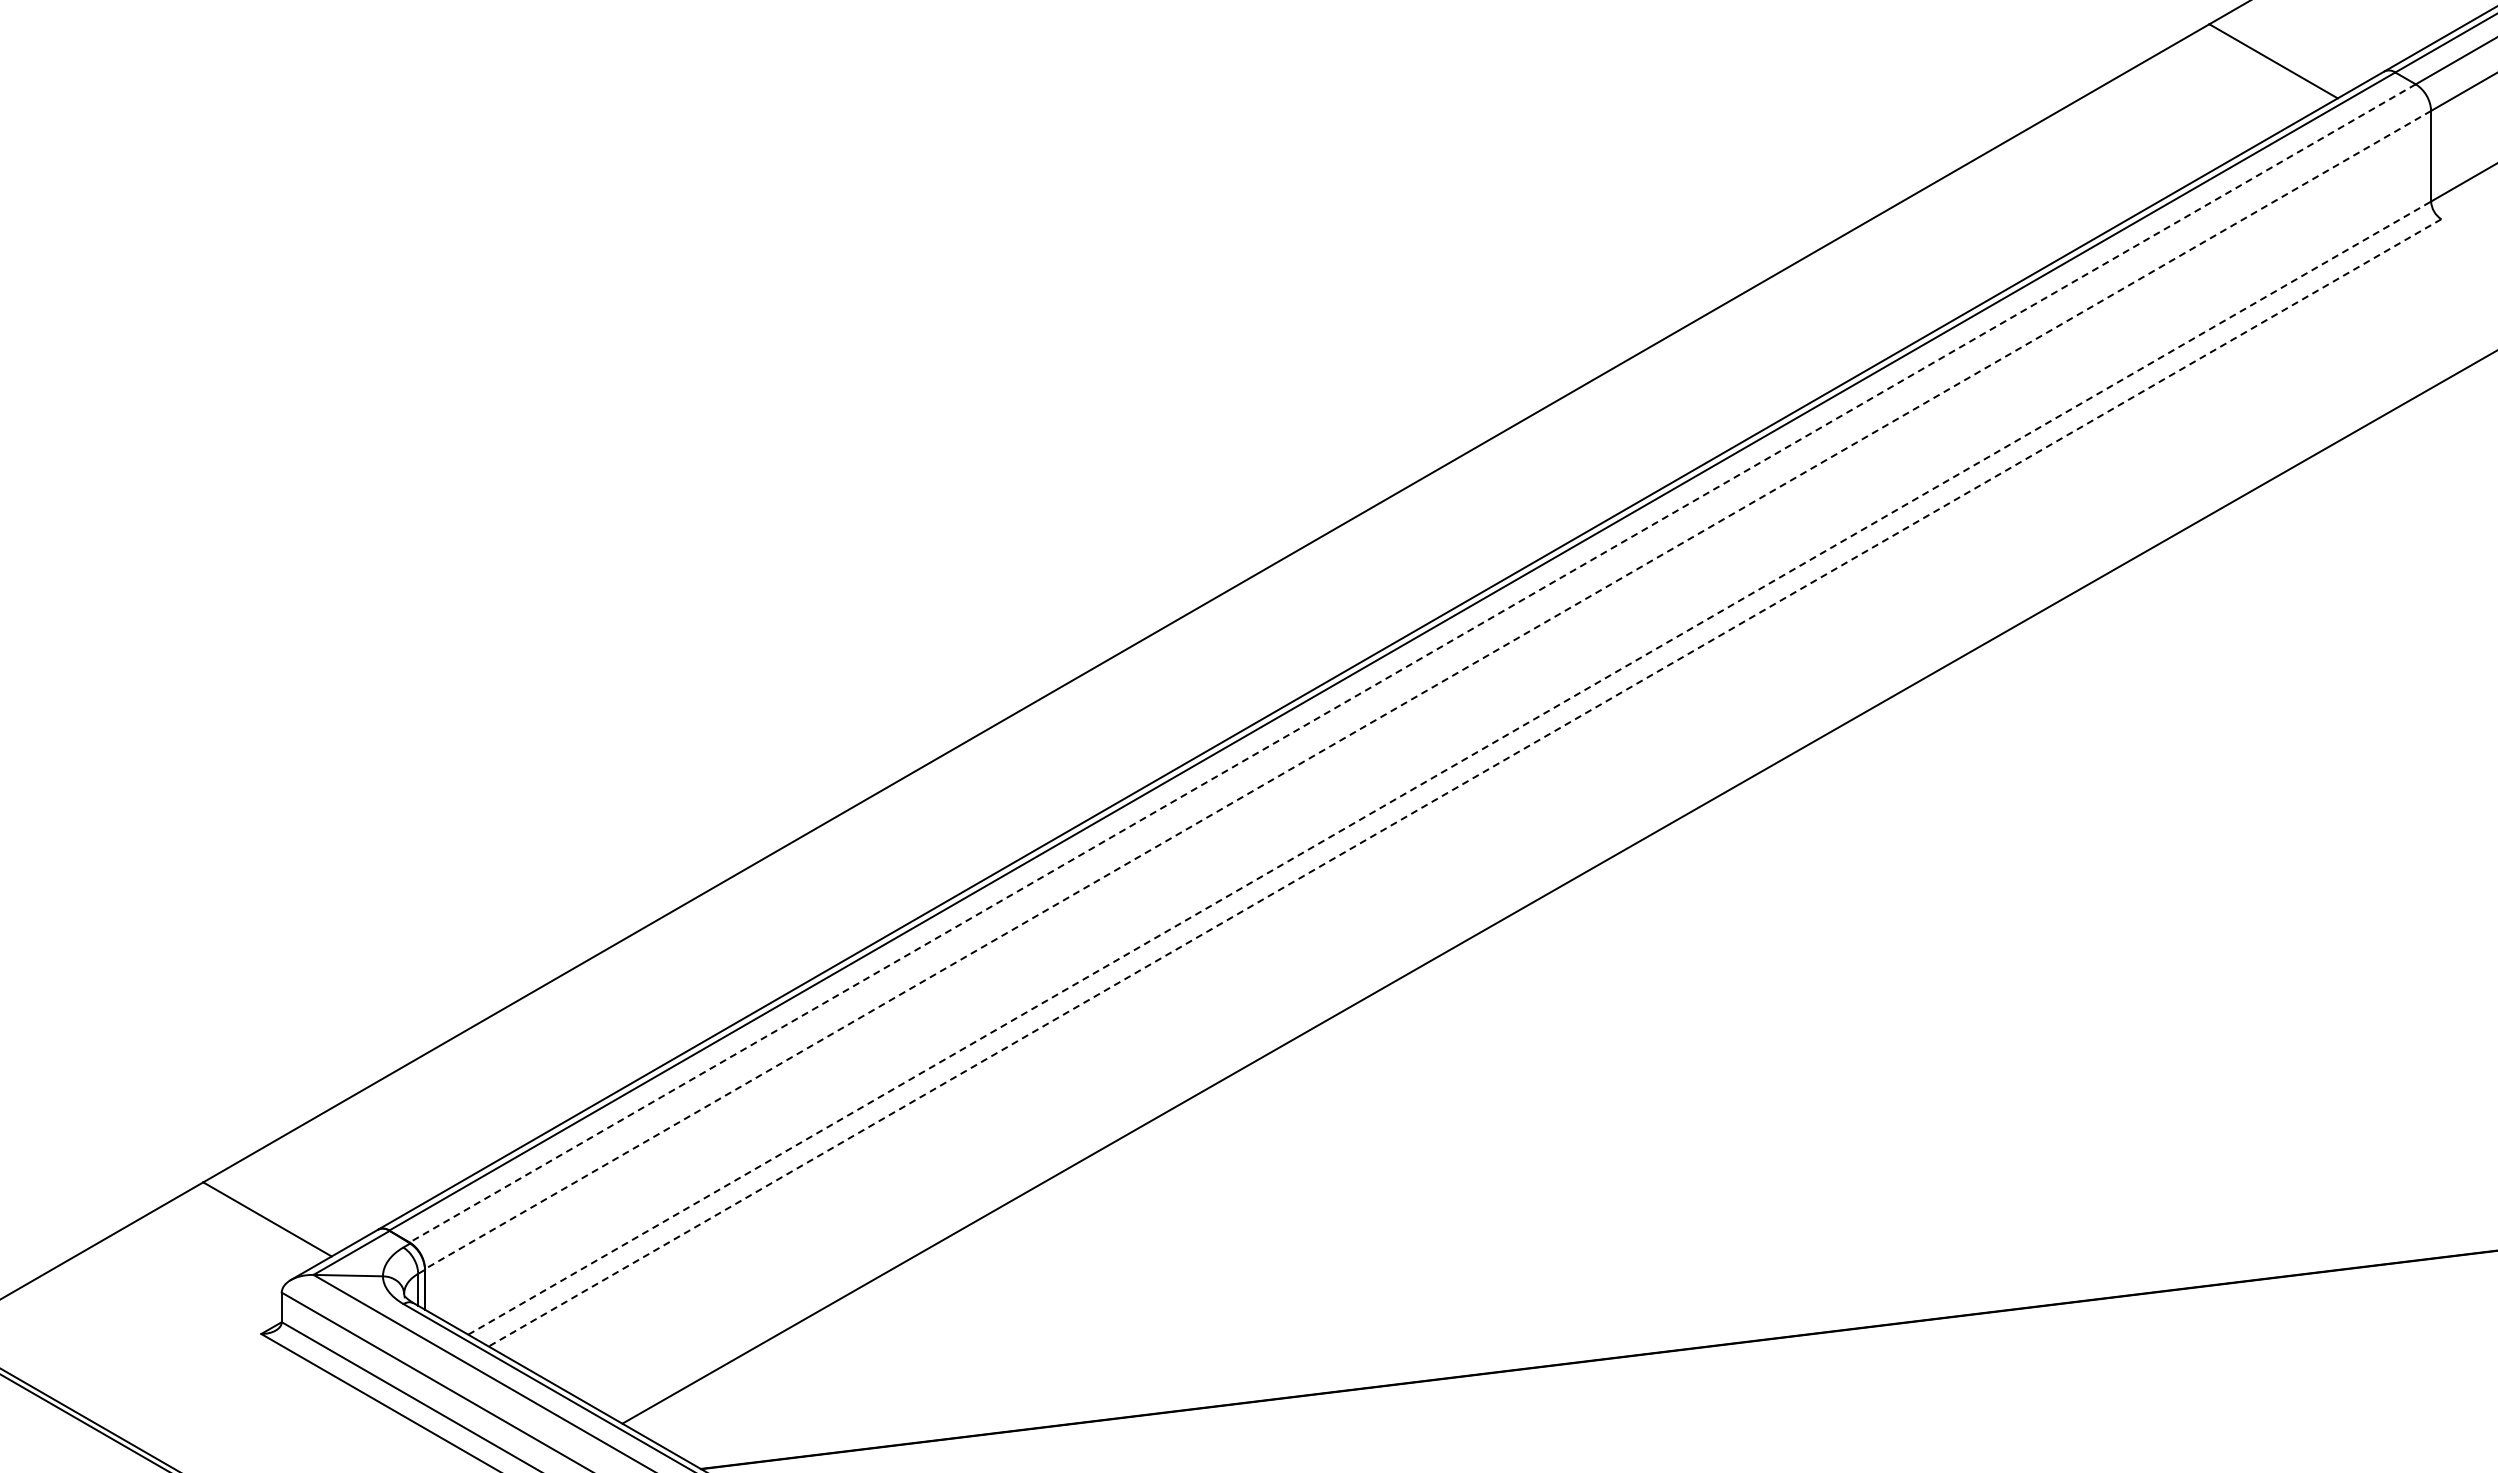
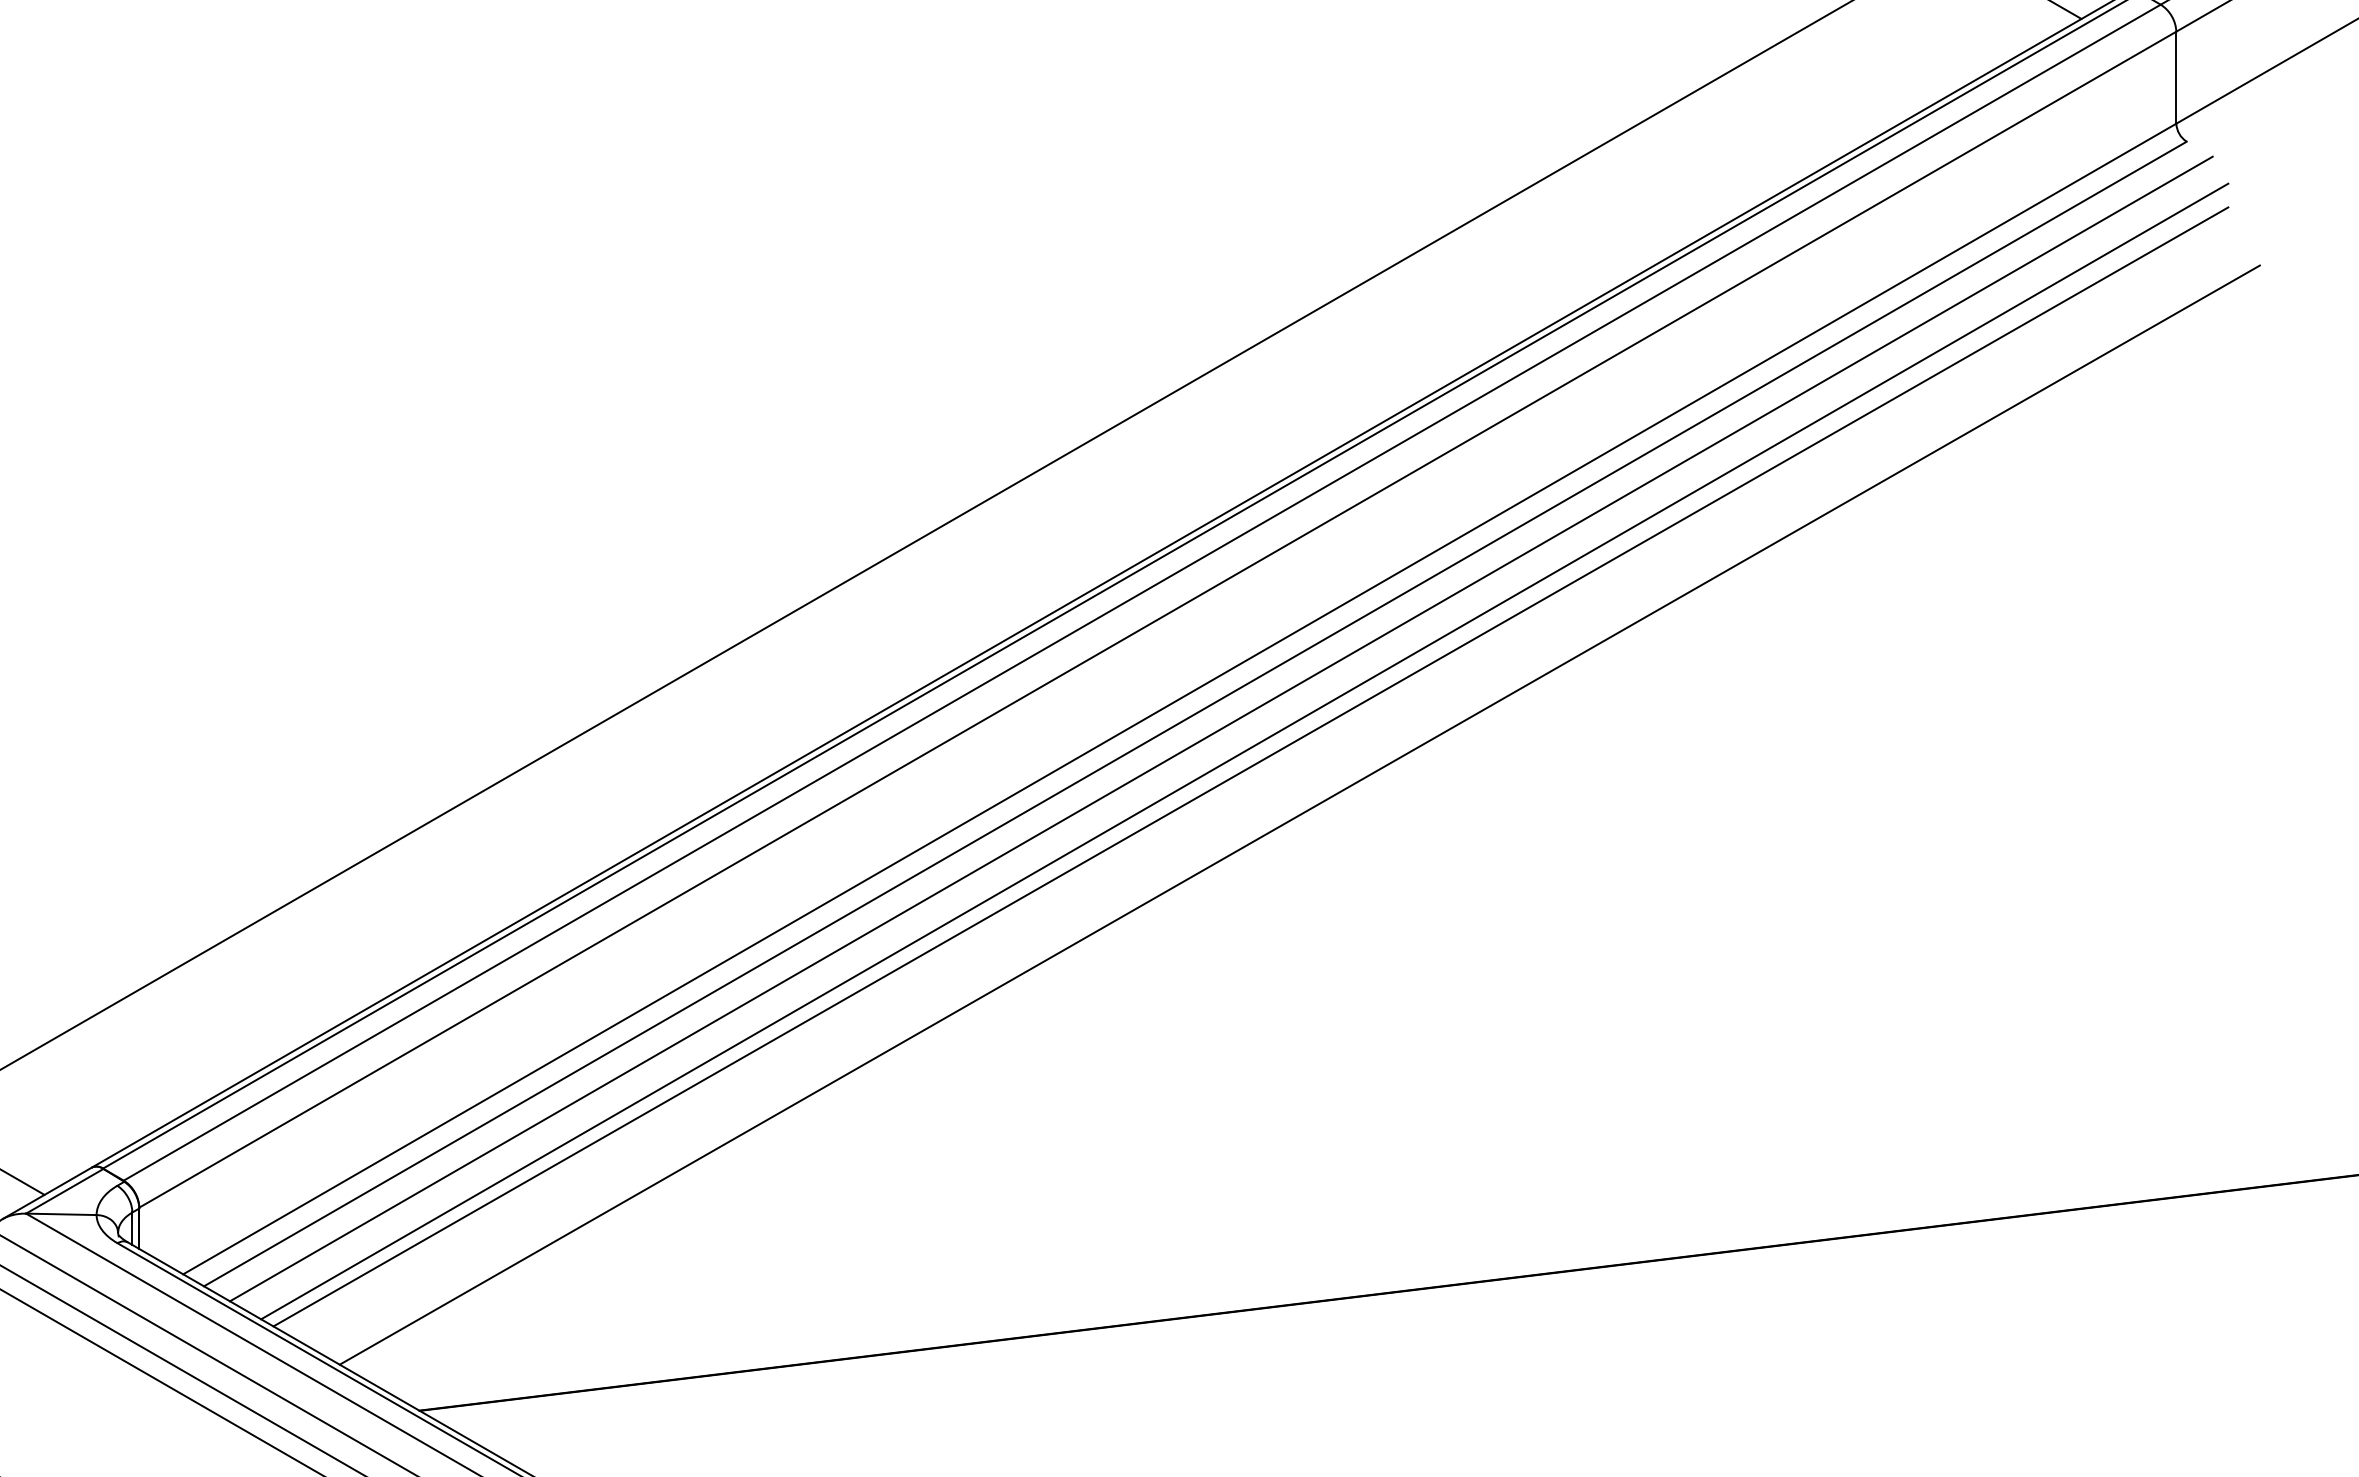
line: (1412, 663) -> (1142, 592), dashed -> solid
line: (1427, 690) -> (1157, 620), dashed -> solid
line: (1450, 767) -> (1180, 698), dashed -> solid
line: (1464, 783) -> (1194, 714), dashed -> solid
line: (1490, 797) -> (1221, 728), added
line: (1513, 819) -> (1244, 751), added
line: (1519, 834) -> (1250, 766), added

